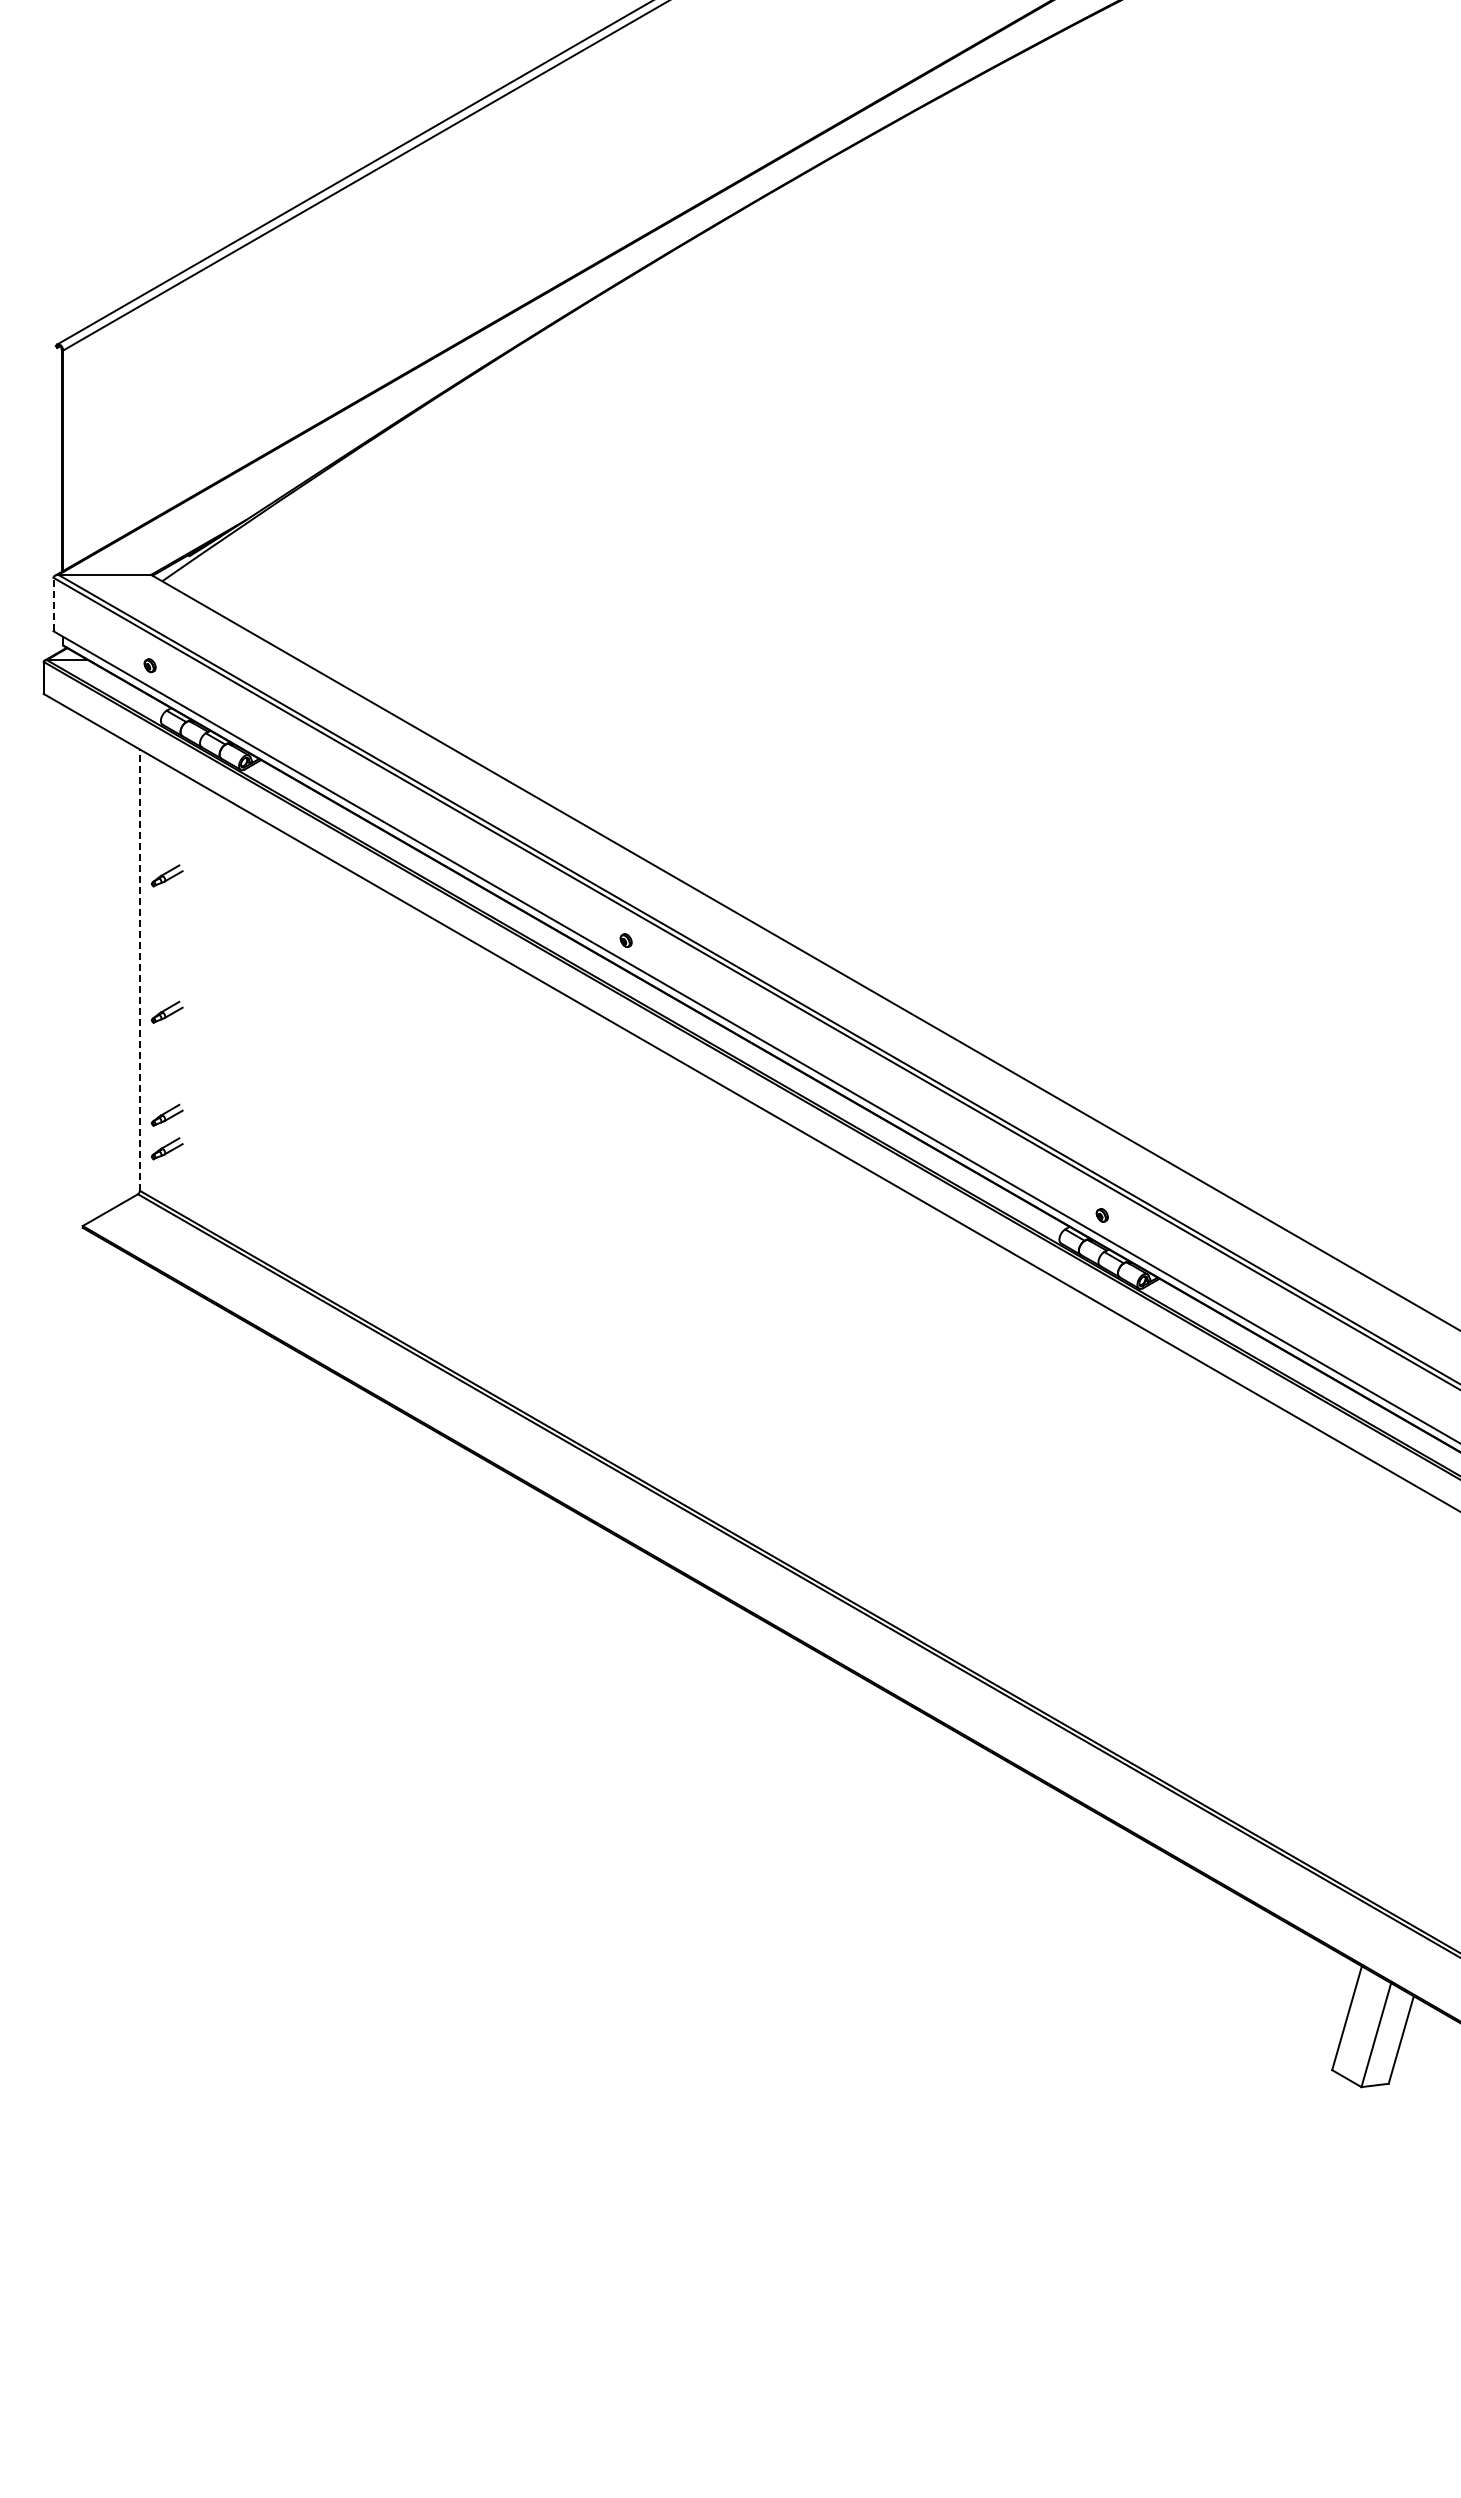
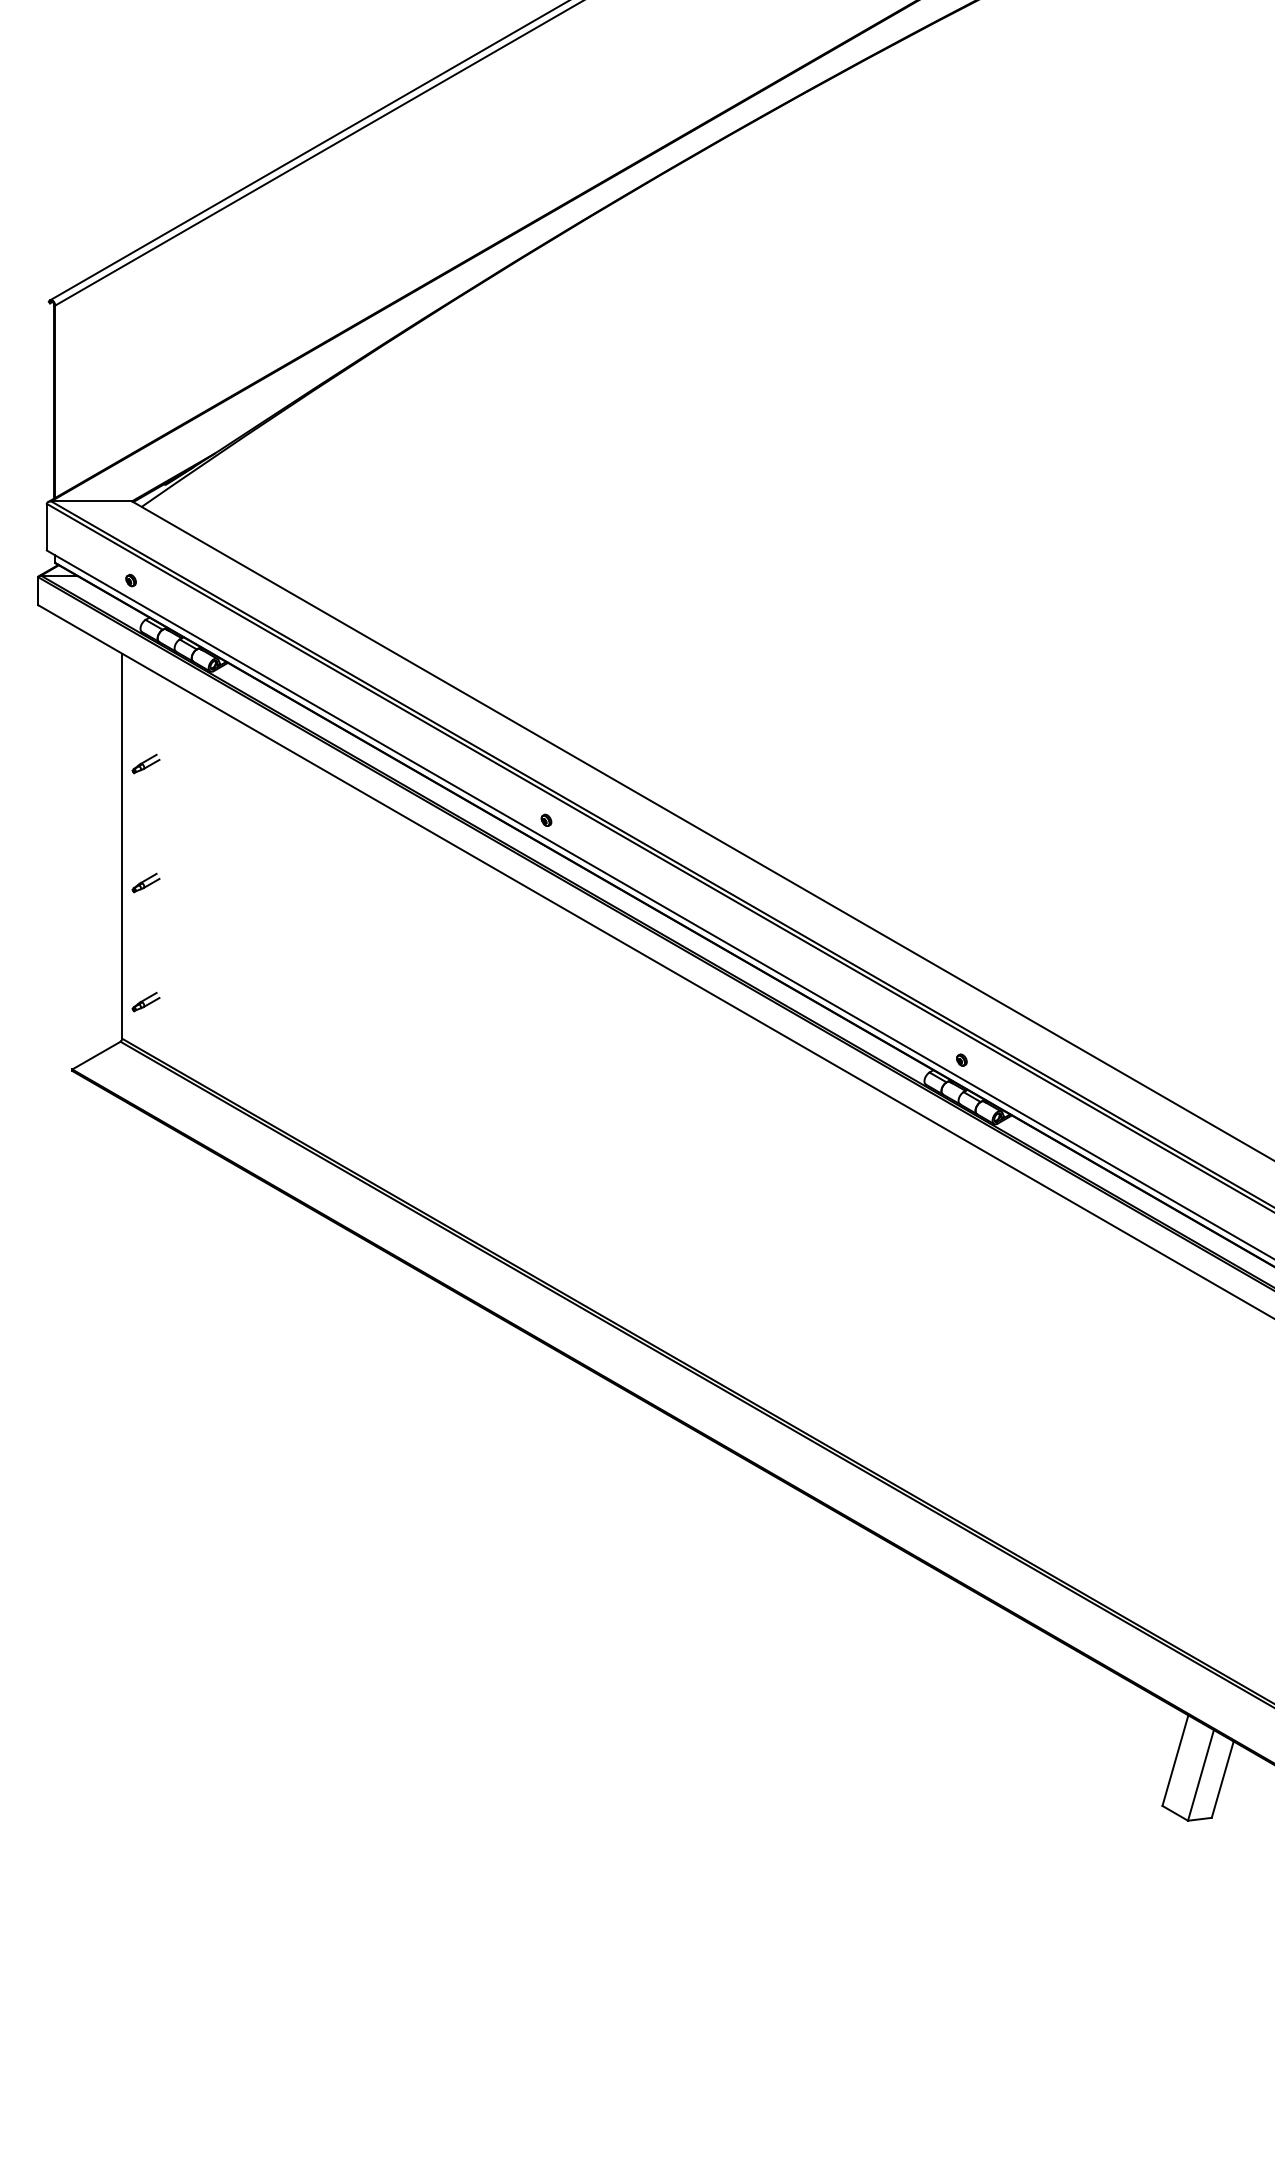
line: (53, 604) -> (46, 527), dashed -> solid
line: (139, 970) -> (121, 846), dashed -> solid
part: (166, 1114) -> (145, 972), removed

